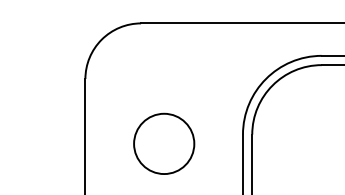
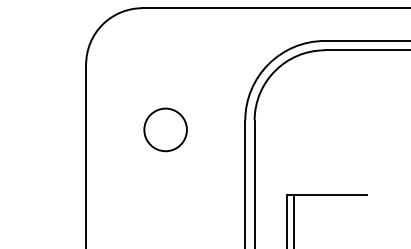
circle: (163, 143) -> (165, 129), size x0.7

